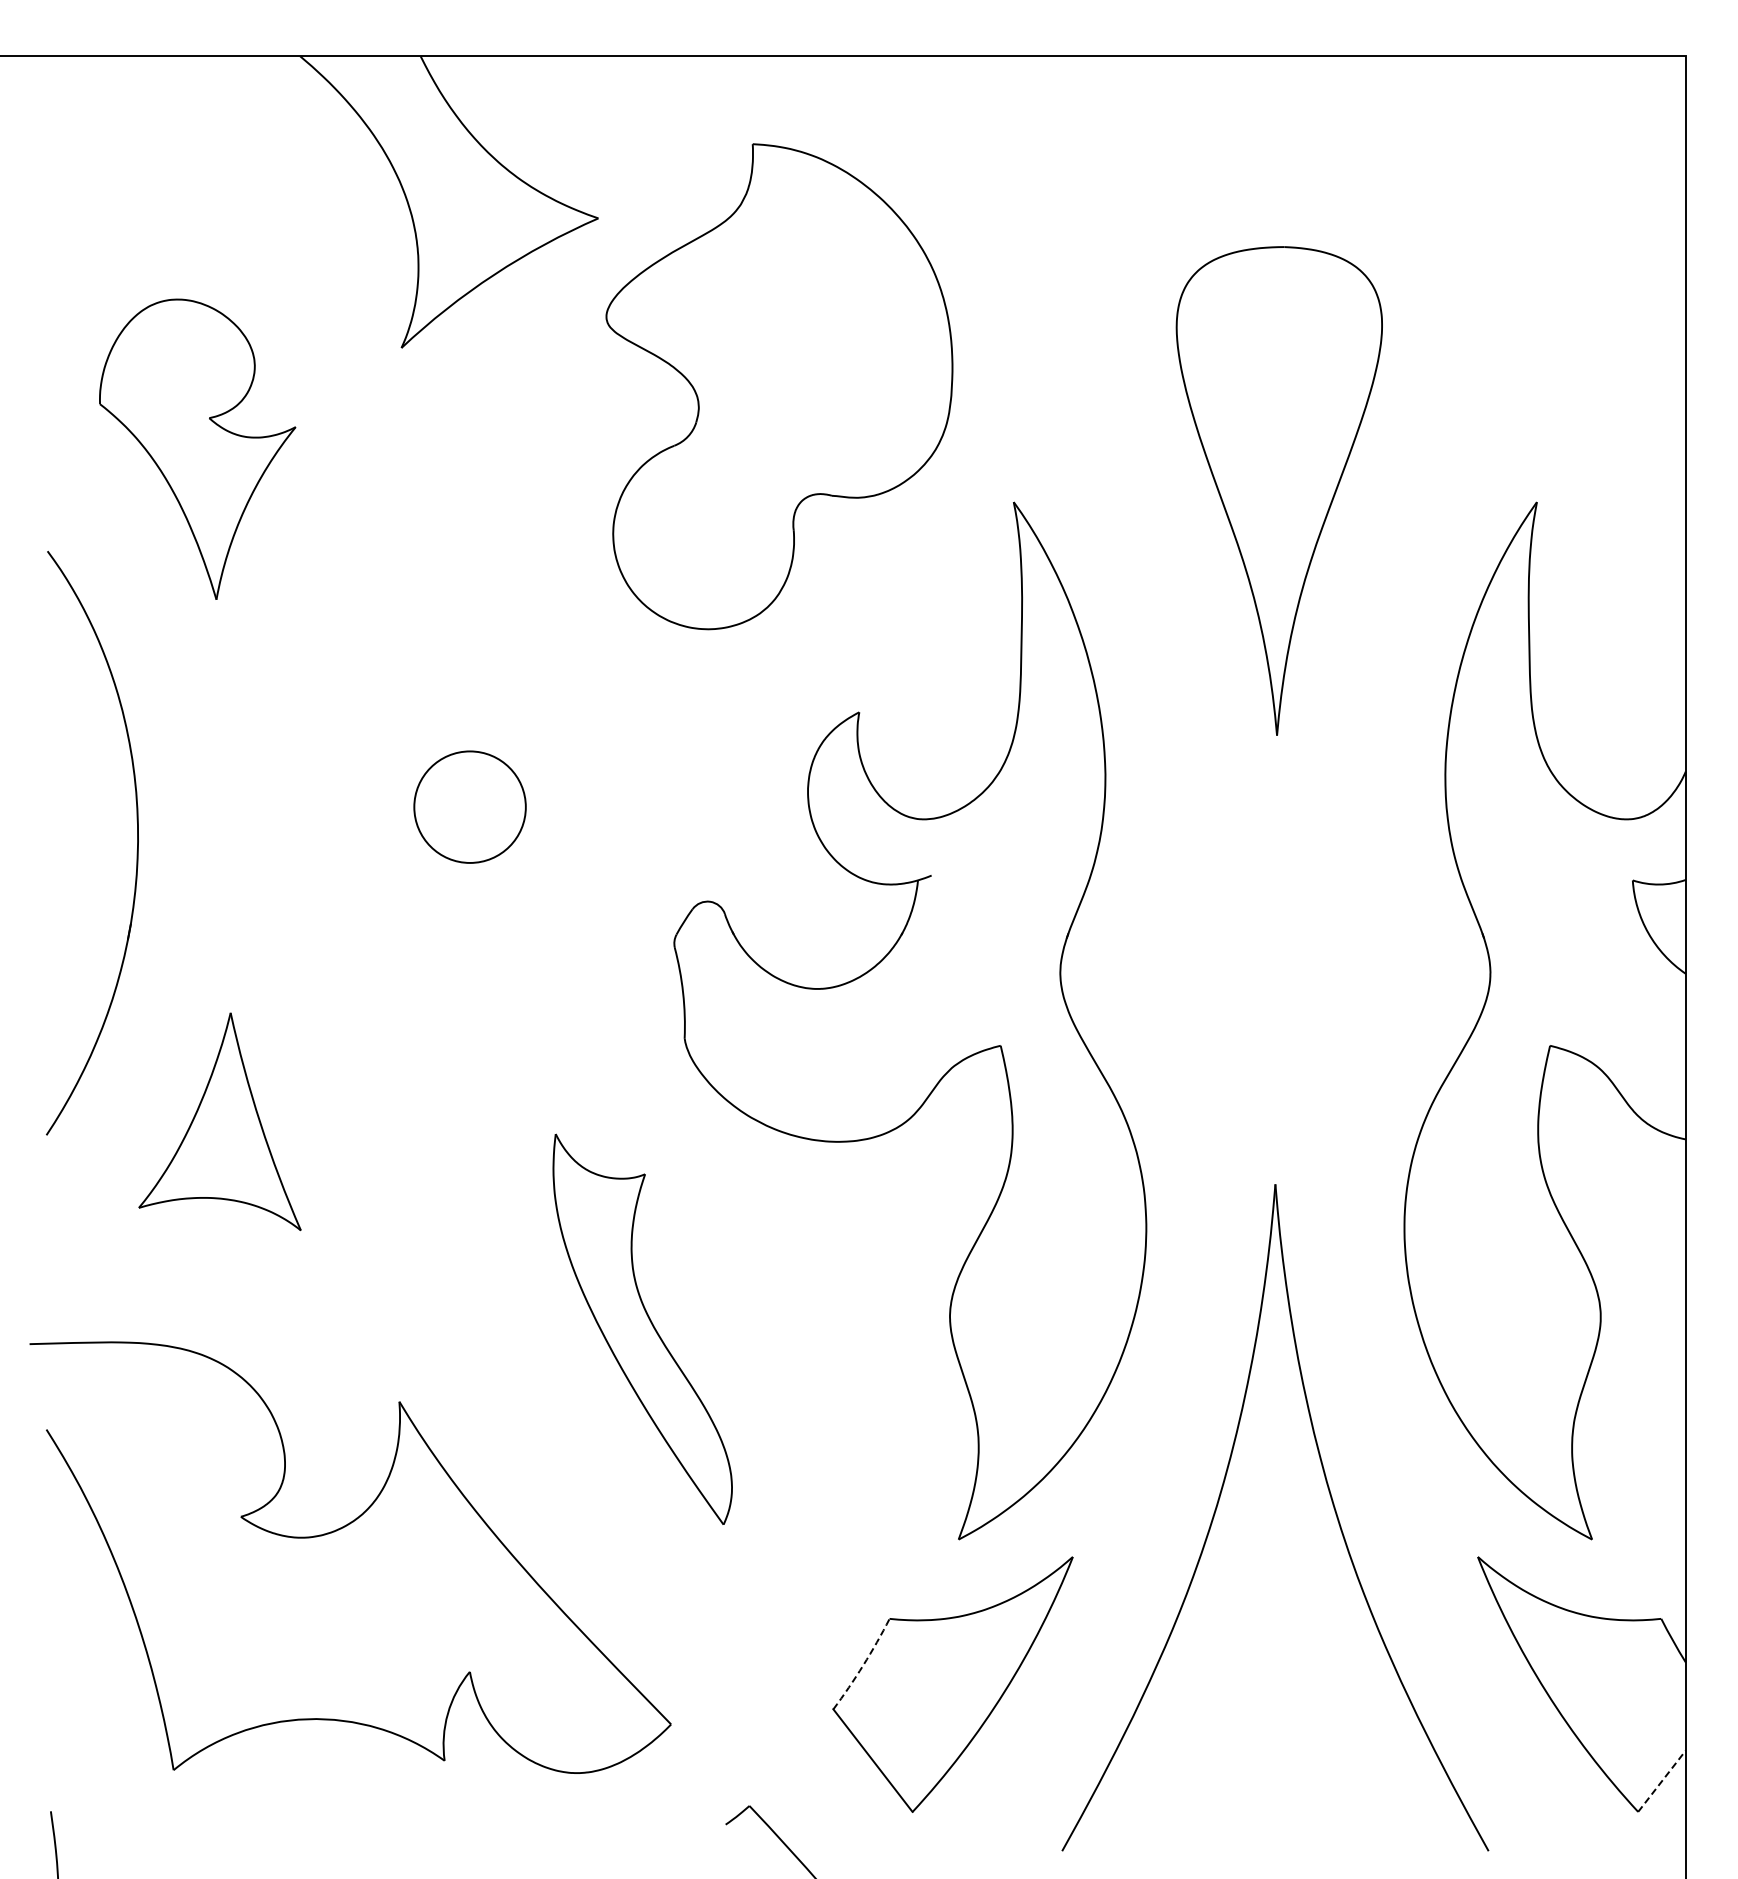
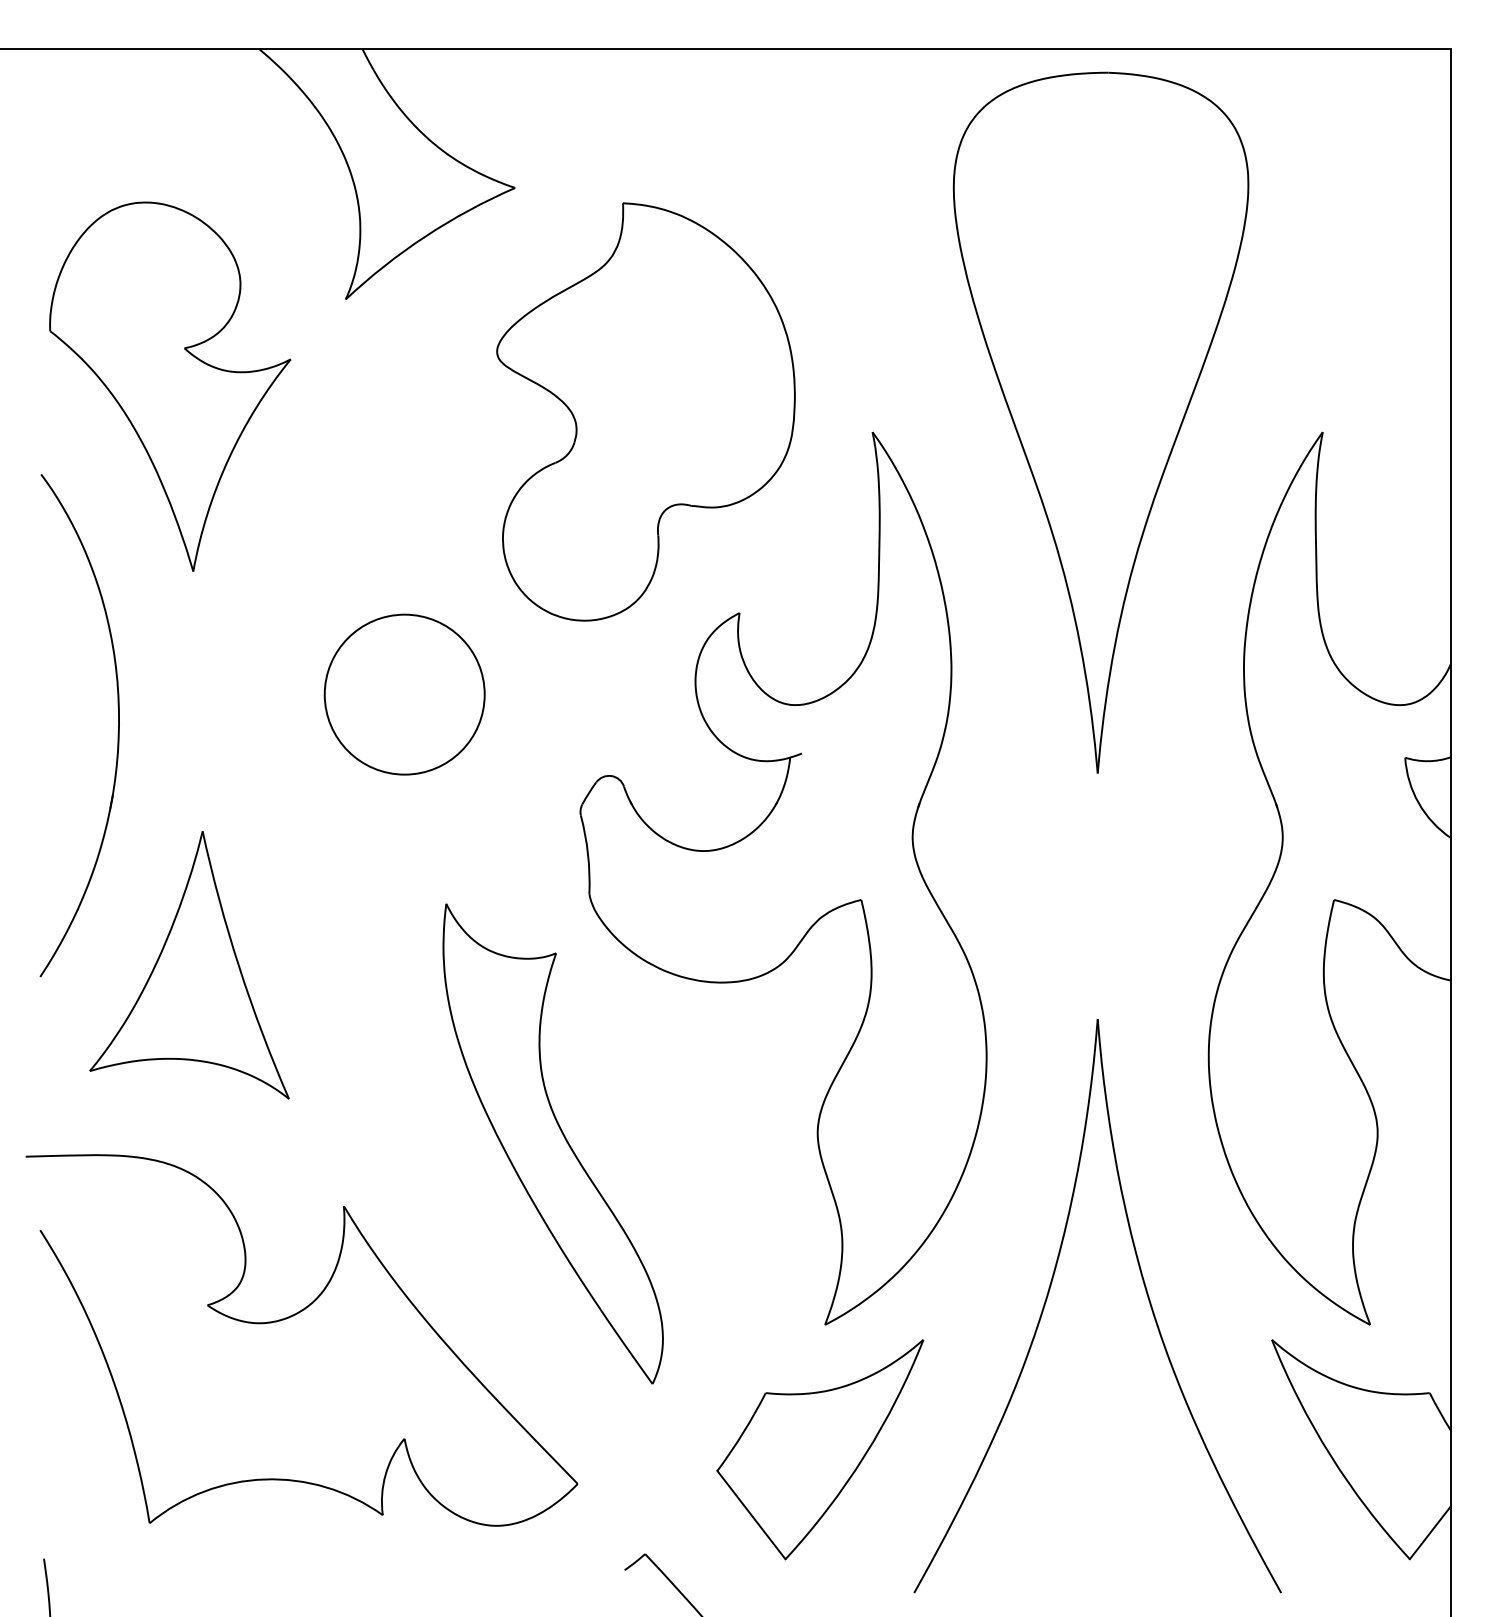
part: (779, 386) -> (646, 411), moved
part: (197, 449) -> (170, 386), size x1.43
part: (1279, 490) -> (1101, 422), size x1.67
circle: (470, 807) -> (405, 694), size x1.67
part: (219, 1121) -> (189, 965), size x1.43
part: (642, 1329) -> (553, 1144), size x1.43
arc: (863, 1665) -> (743, 1433), dashed -> solid
line: (1661, 1781) -> (1429, 1533), dashed -> solid

